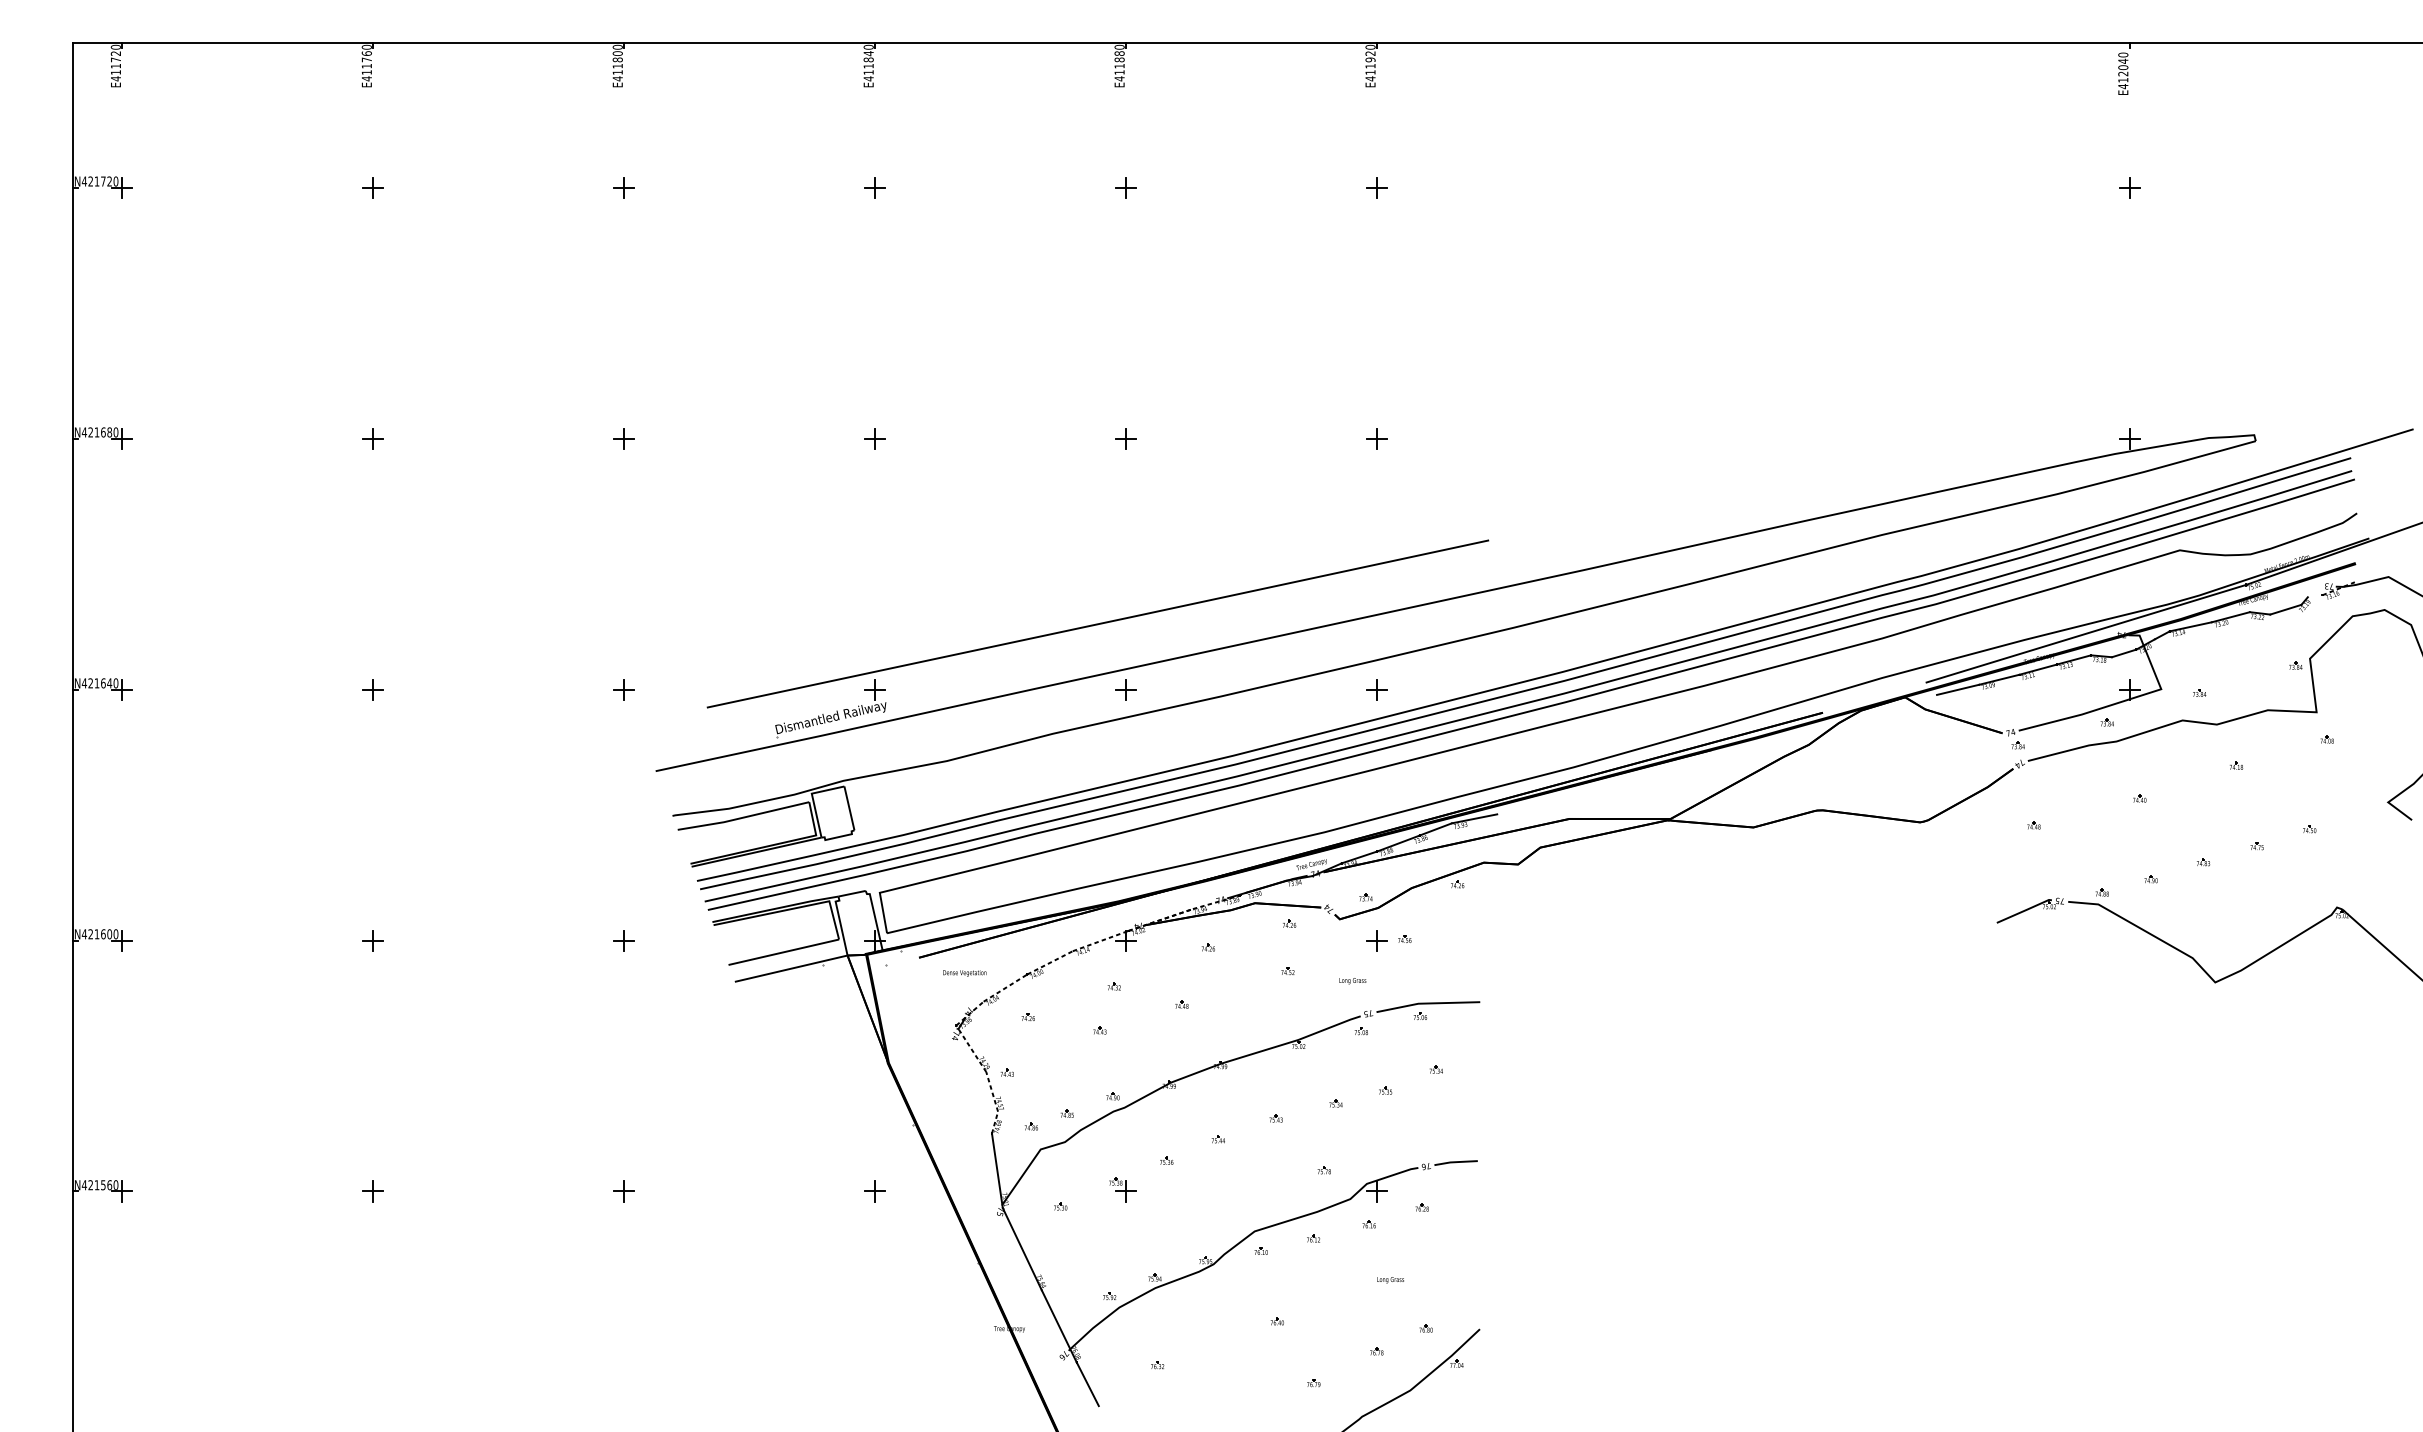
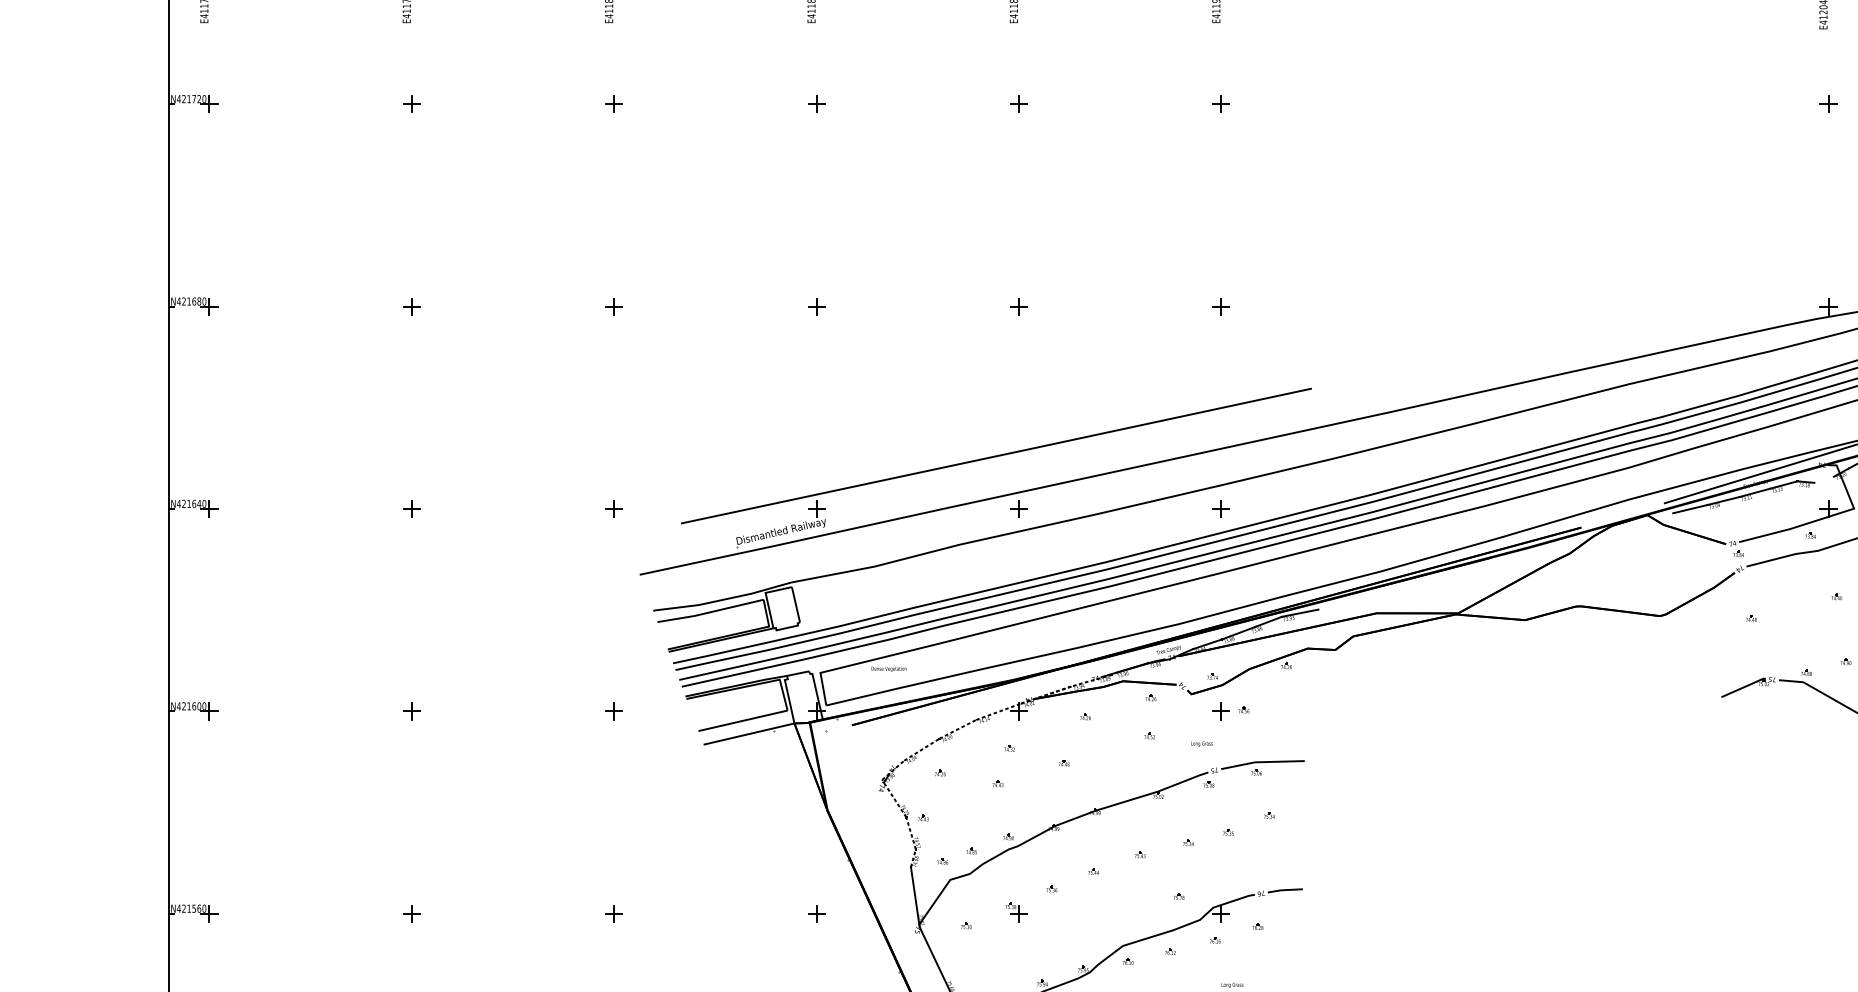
line: (2124, 653) -> (1824, 479), removed
text: (964, 973) -> (888, 669), moved

